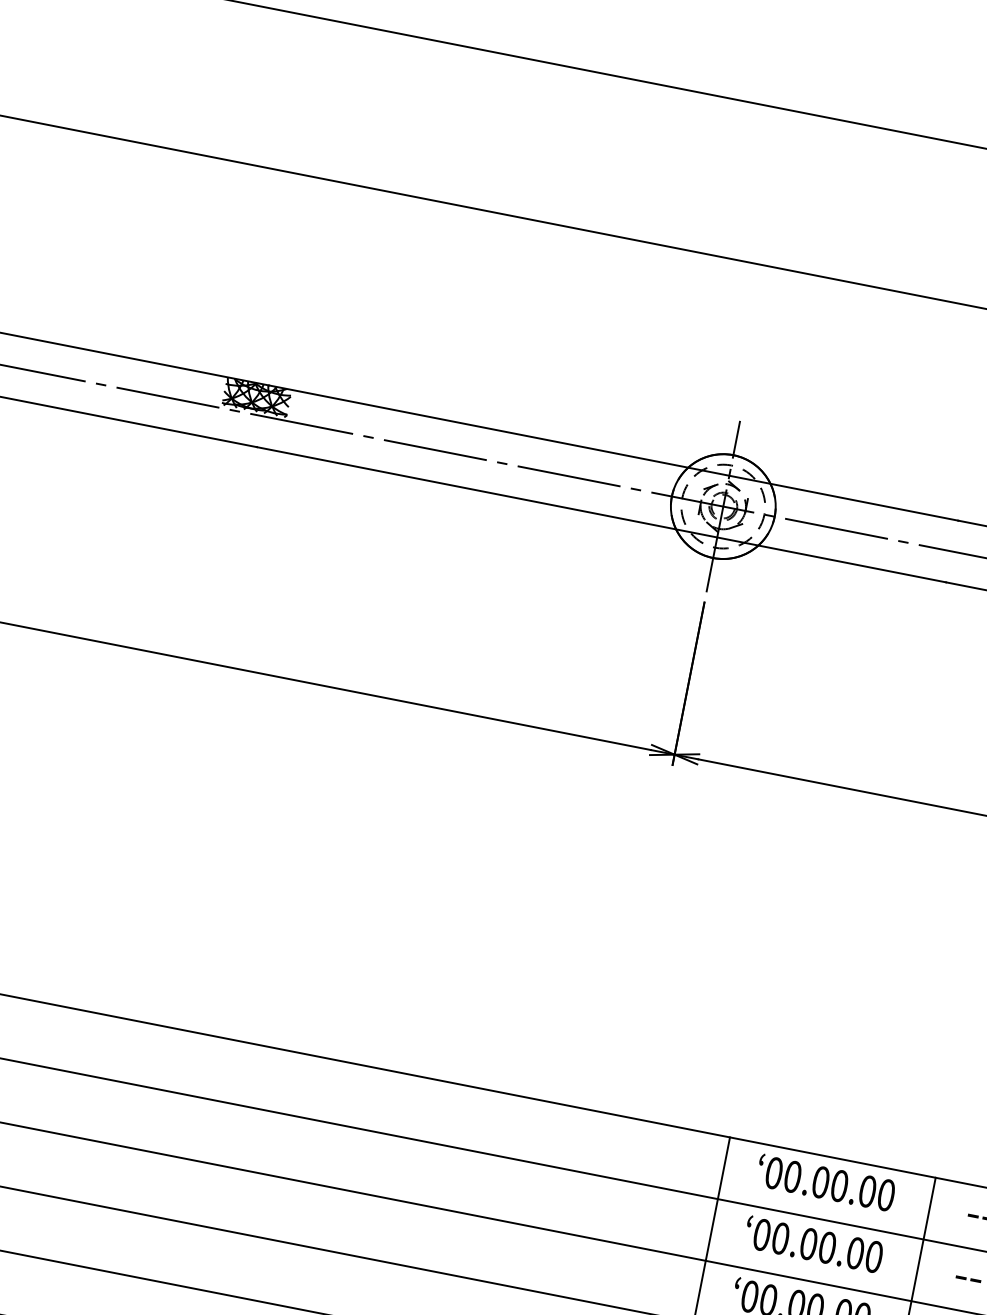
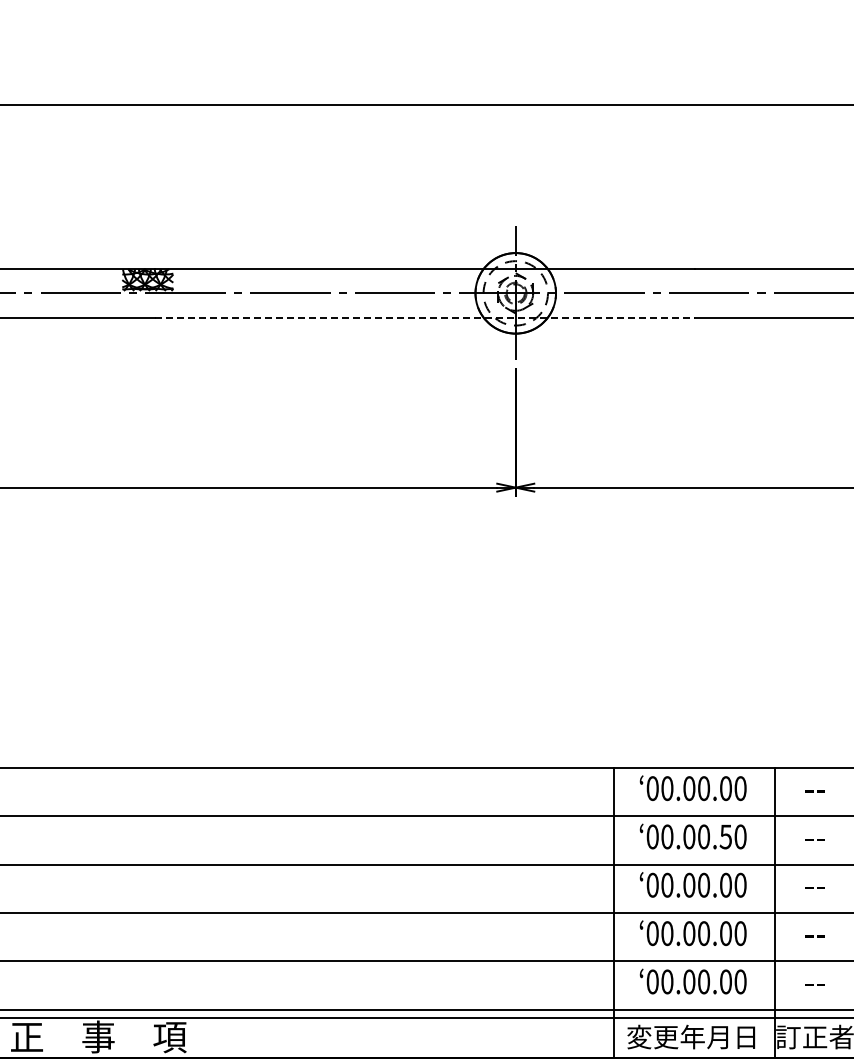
line: (602, 514) -> (425, 317), solid -> dashed
text: (855, 1252) -> (725, 836), 00.00.00 -> 00.00.50

